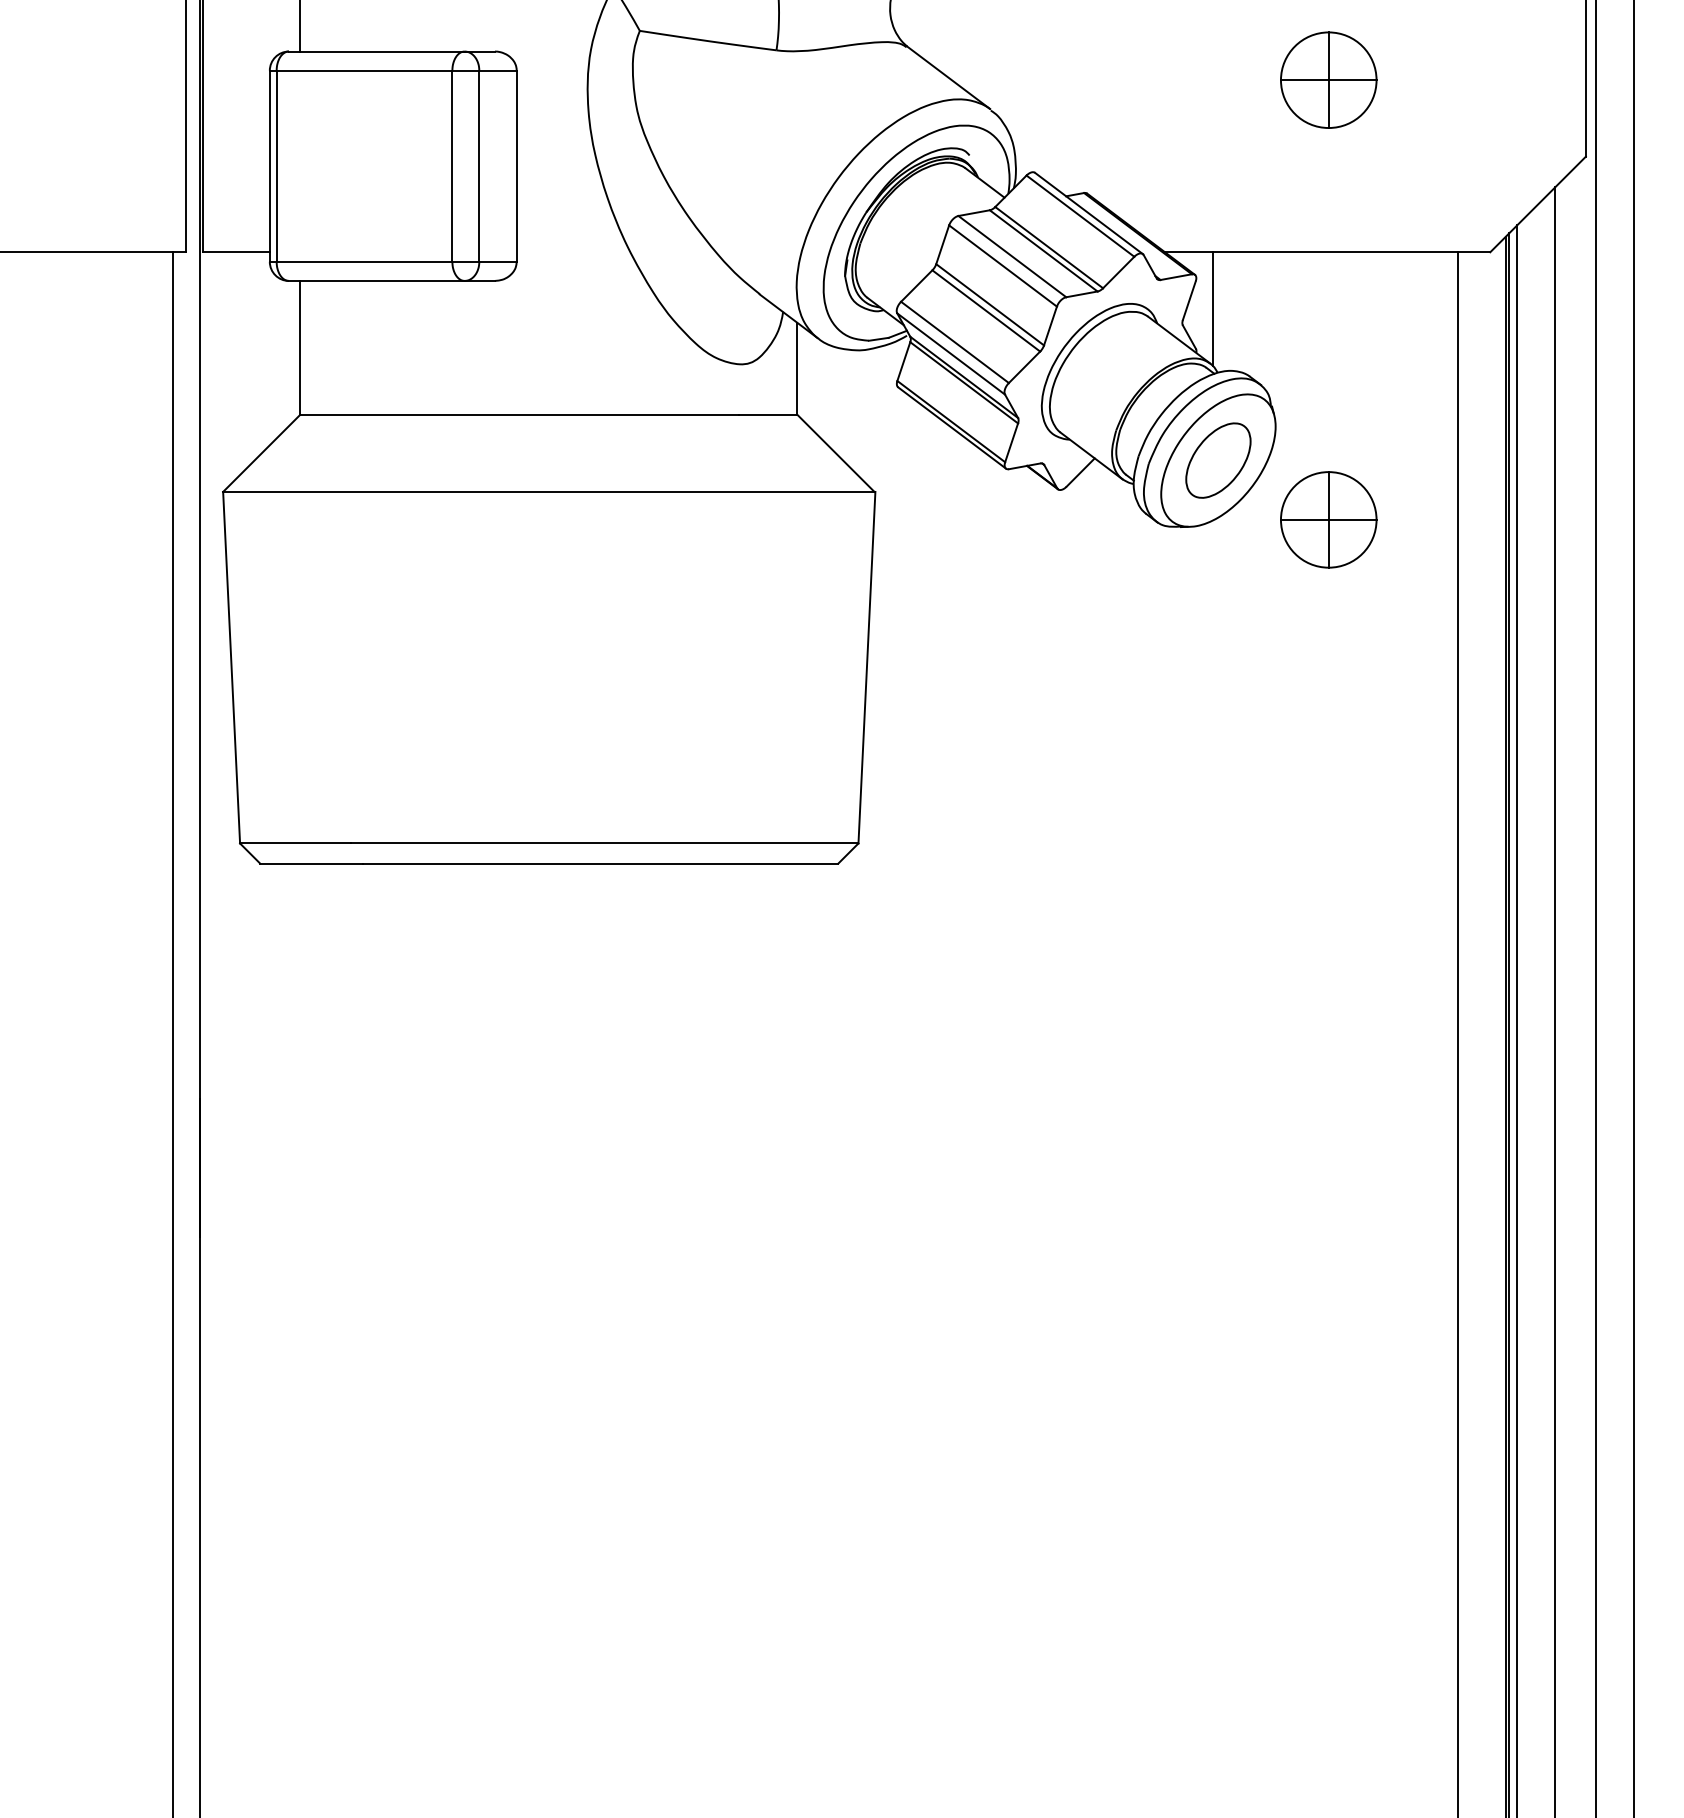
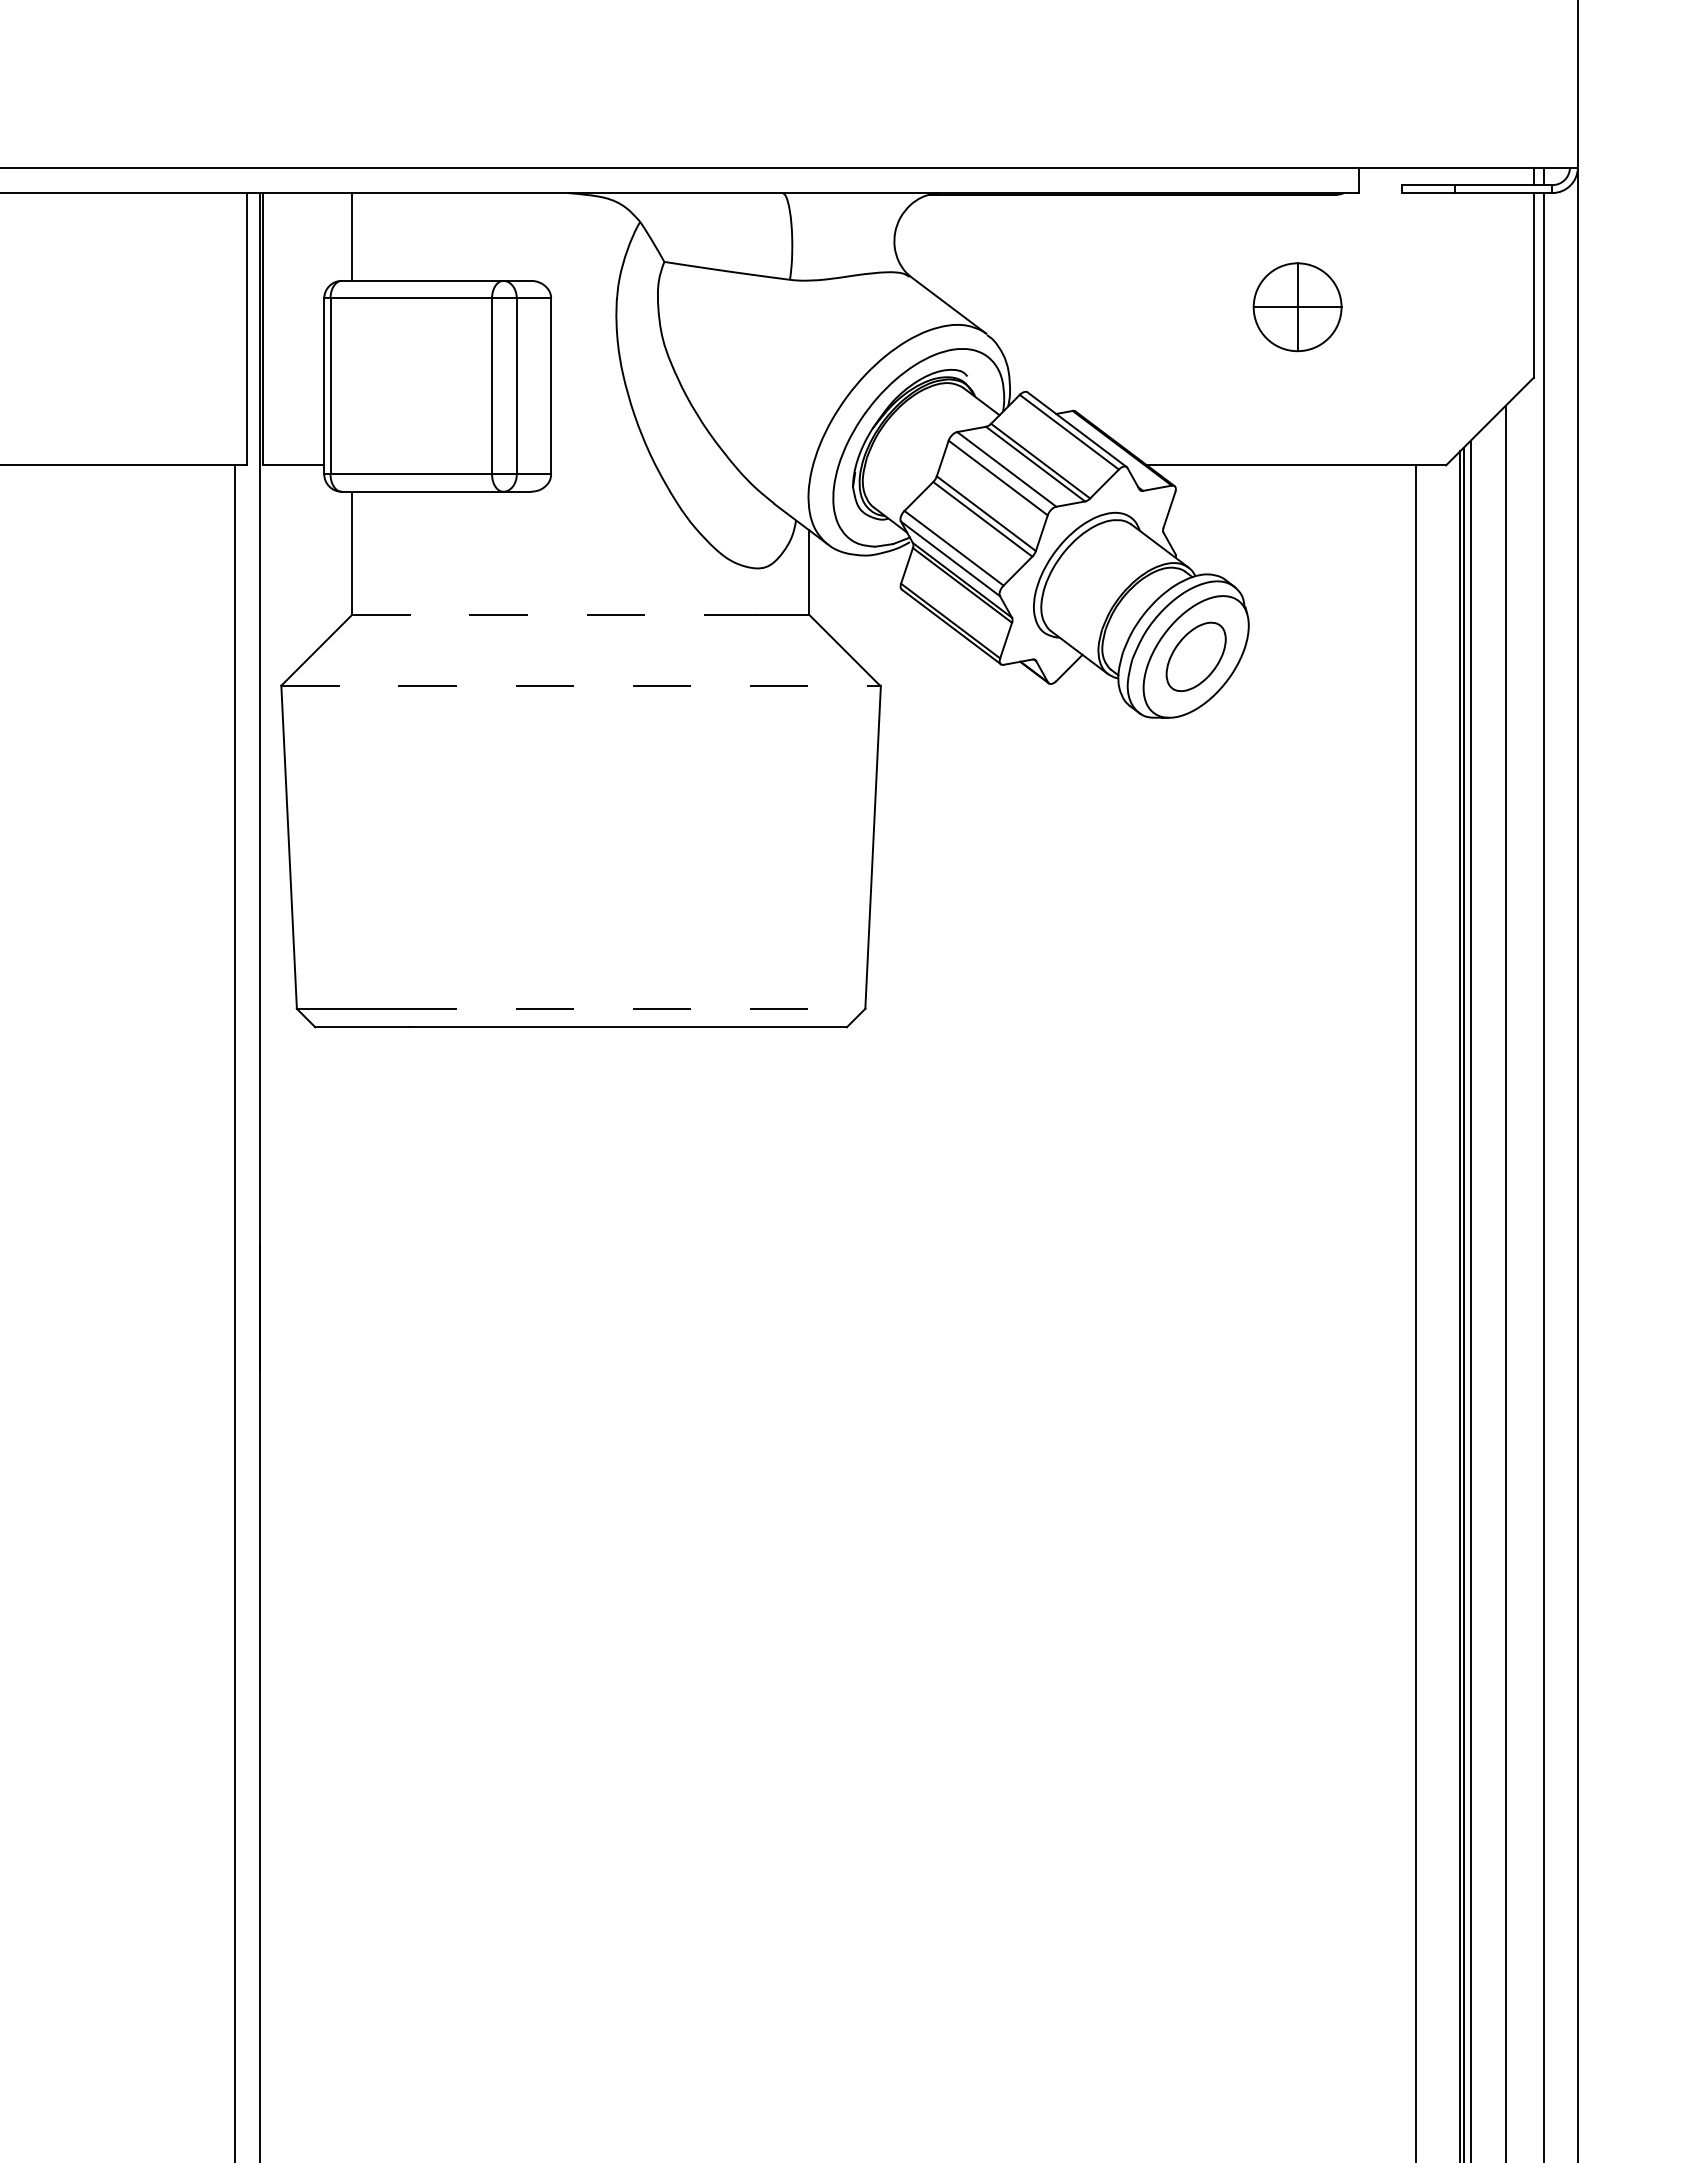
line: (1213, 308) -> (1191, 517), removed
line: (519, 414) -> (553, 614), solid -> dashed
line: (549, 491) -> (581, 685), solid -> dashed
part: (1328, 519) -> (1297, 711), removed
line: (605, 843) -> (632, 1008), solid -> dashed

